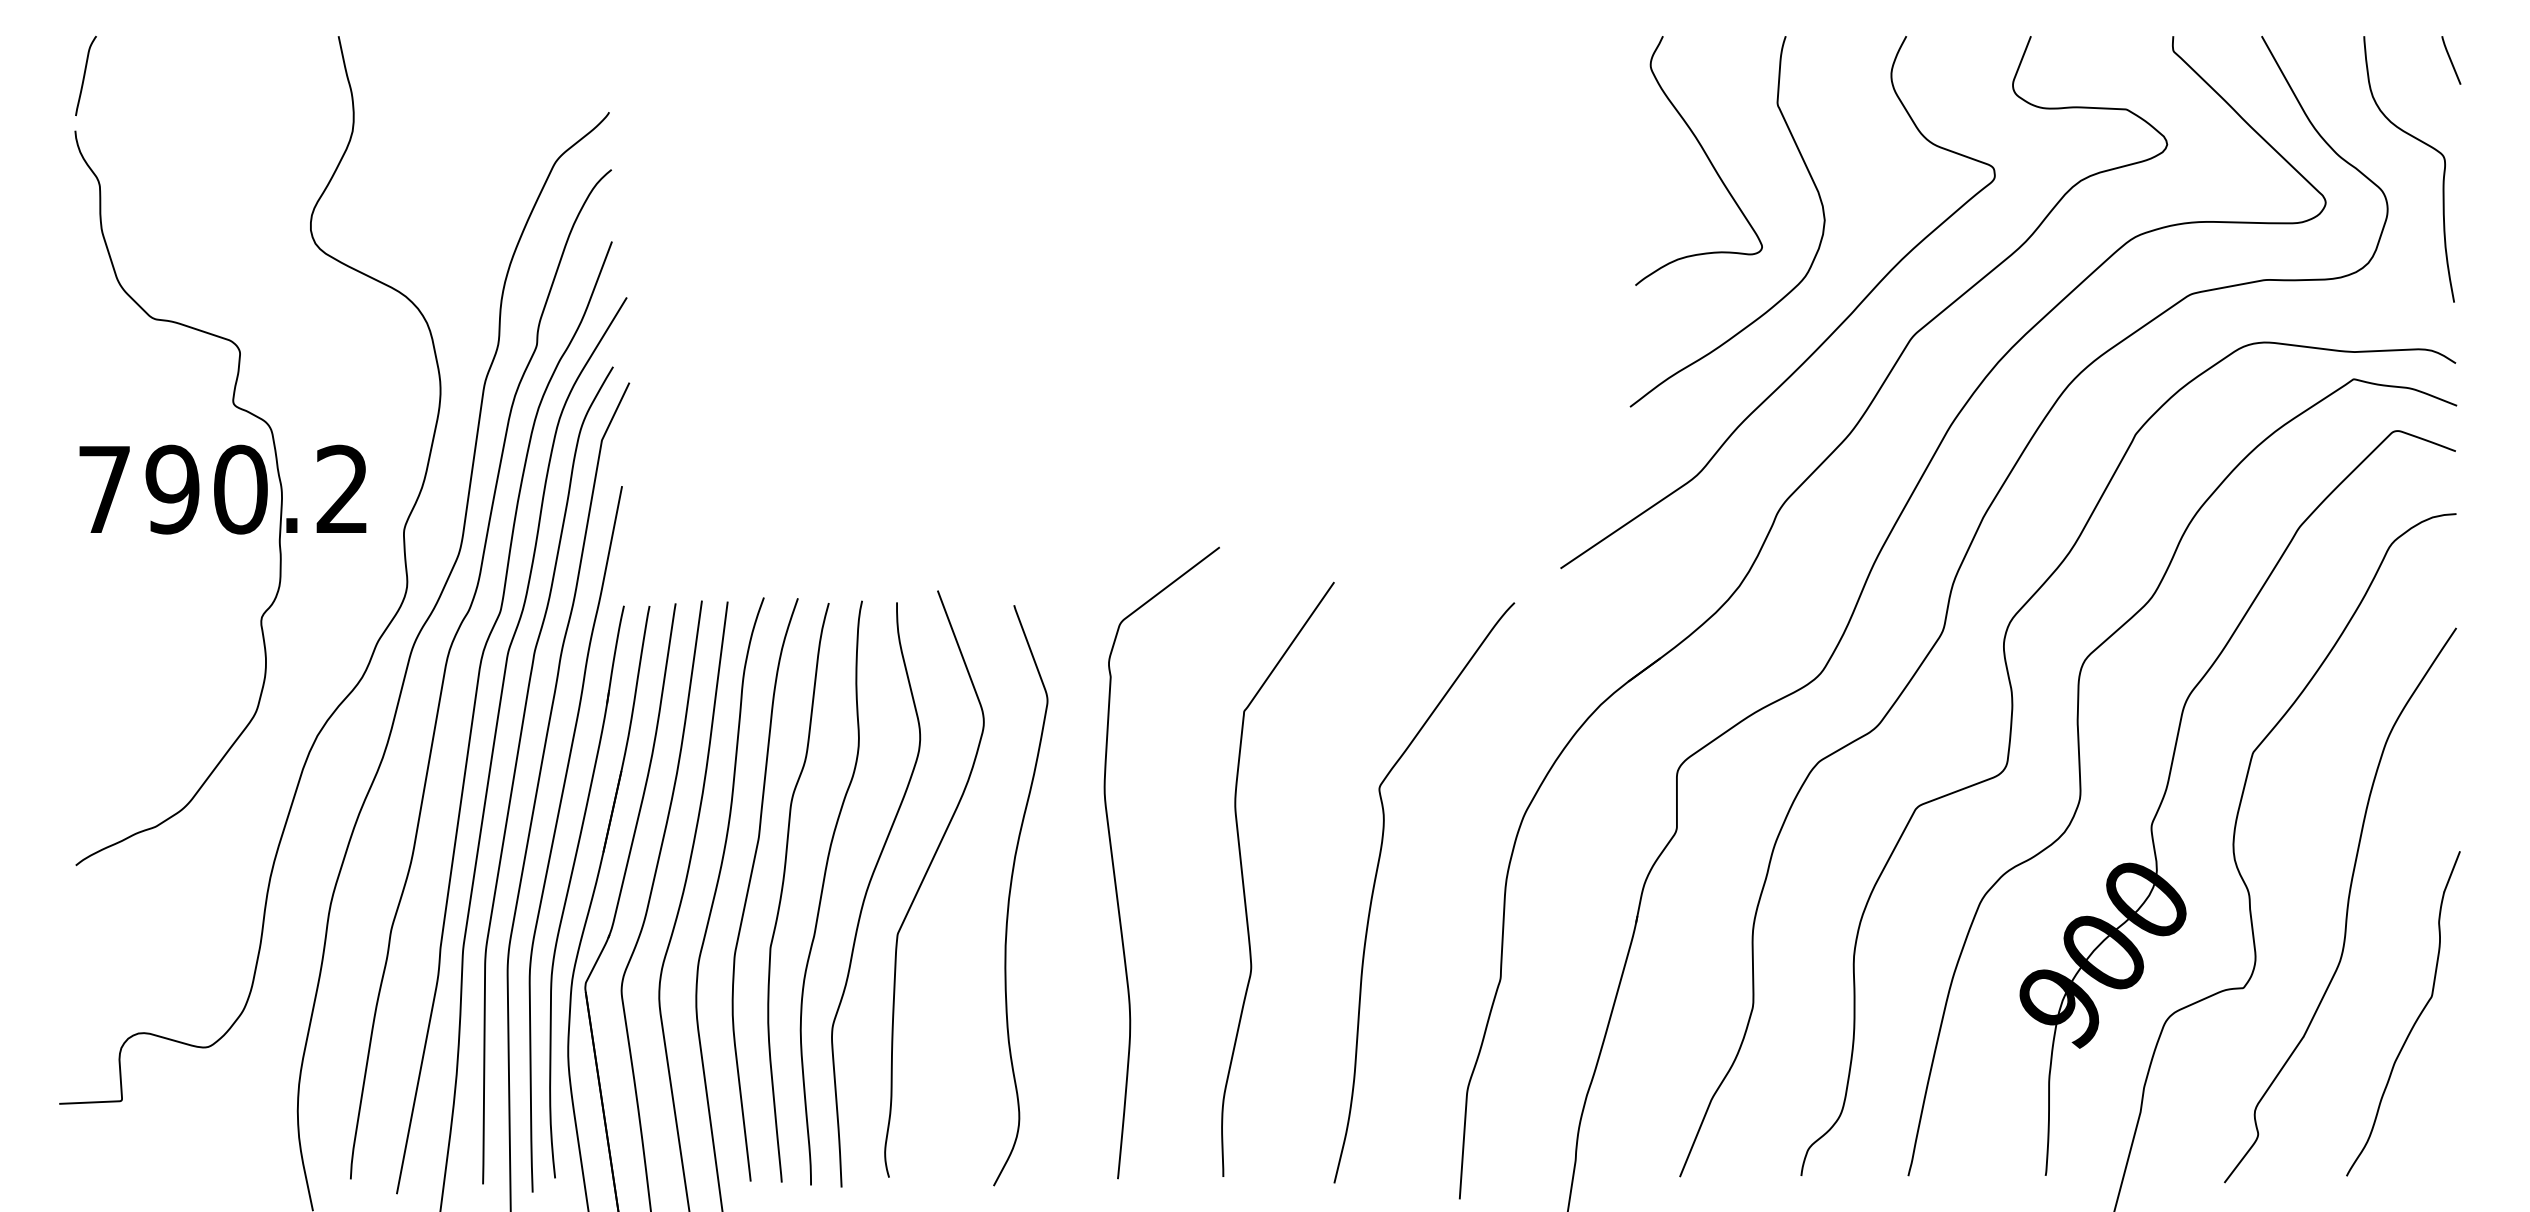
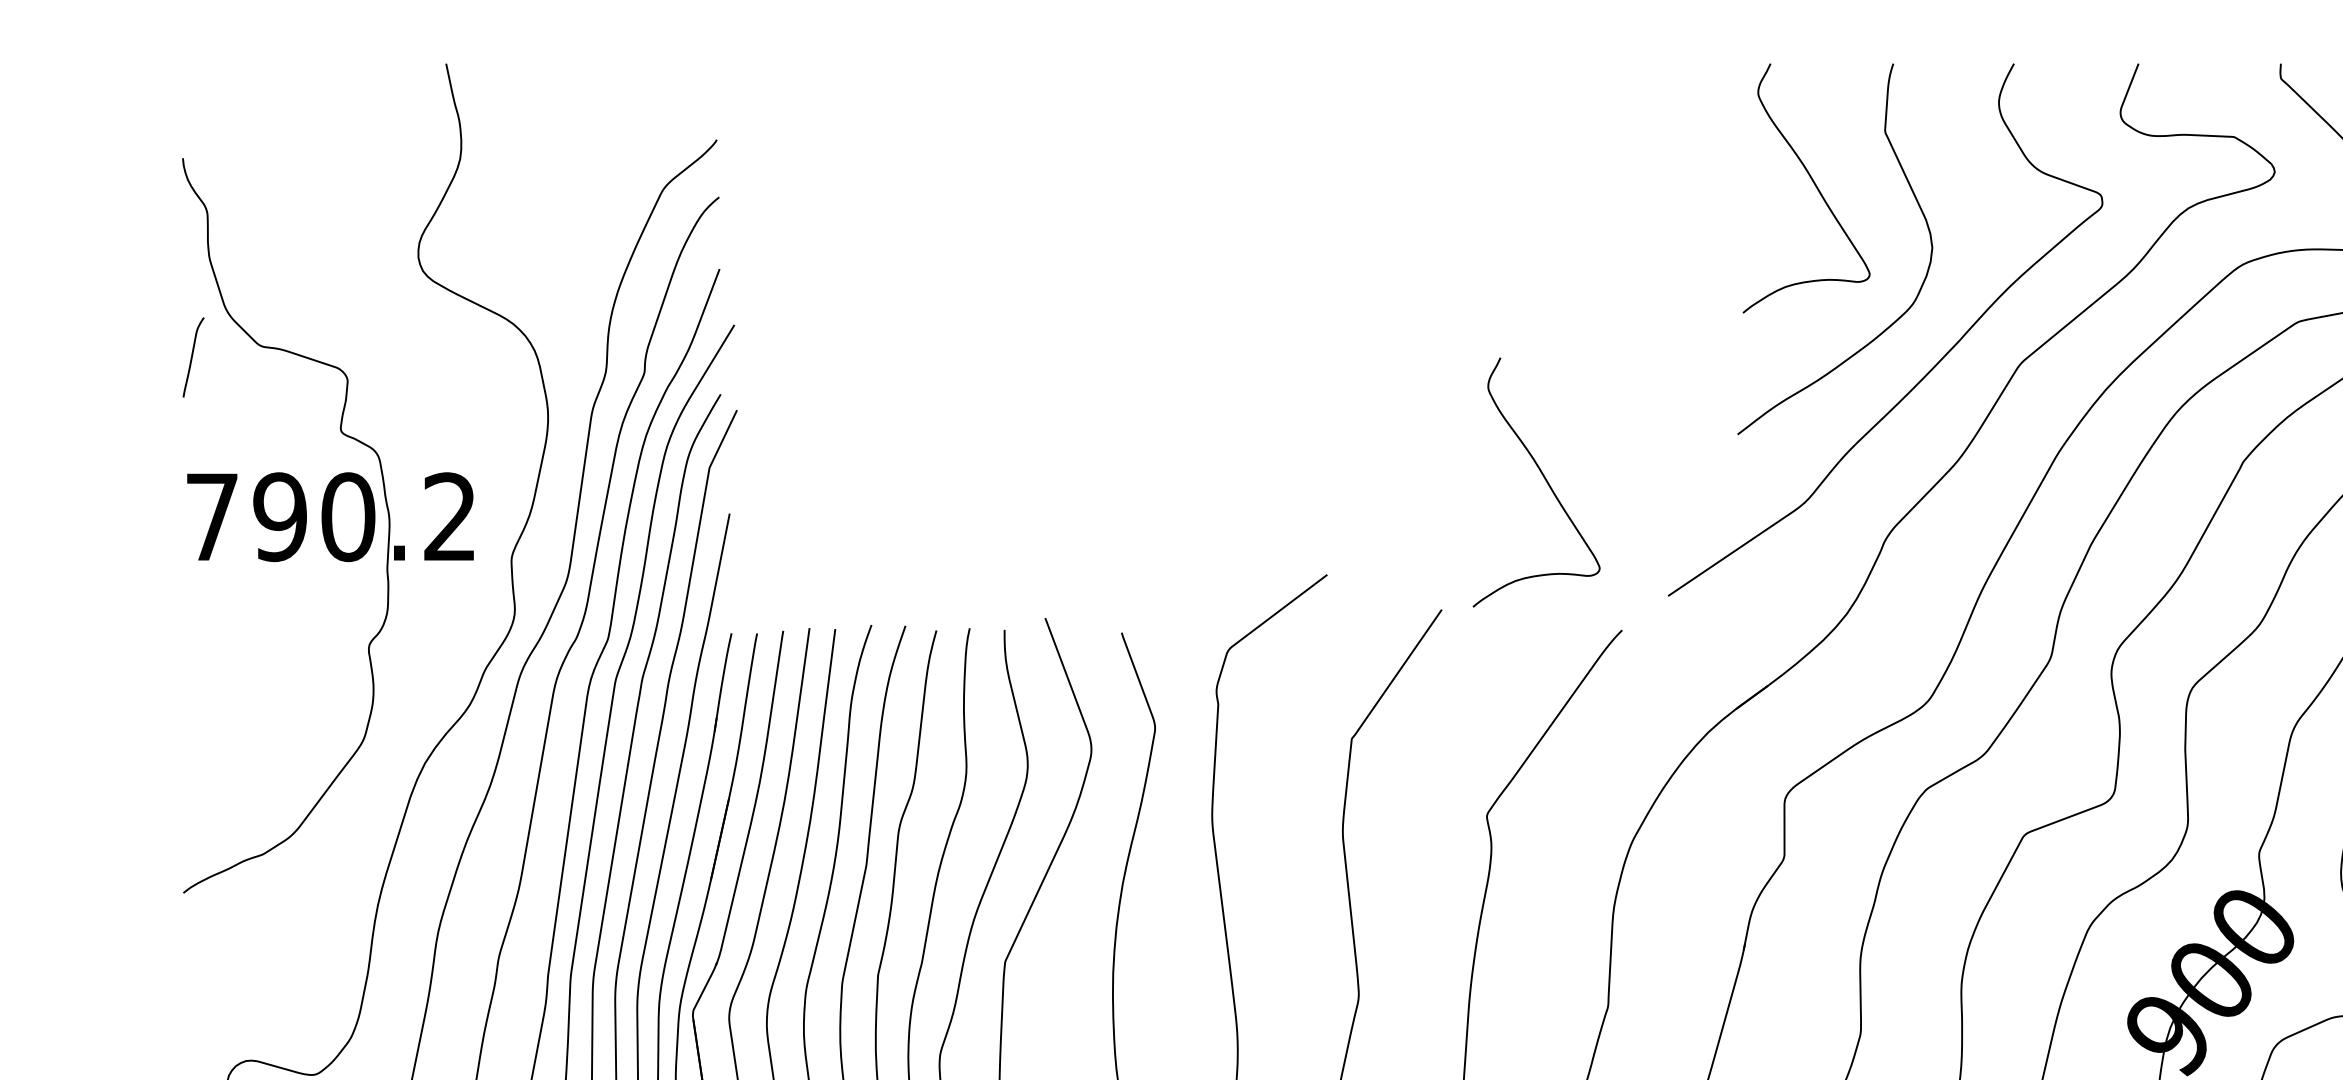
curve: (85, 75) -> (193, 357), moved
curve: (1436, 451) -> (1544, 479), added

